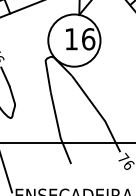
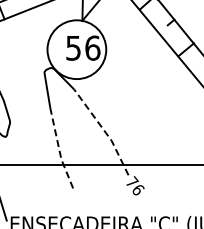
text: (71, 39) -> (73, 48), 16 -> 56
line: (98, 113) -> (104, 131), solid -> dashed
line: (58, 129) -> (59, 149), solid -> dashed

